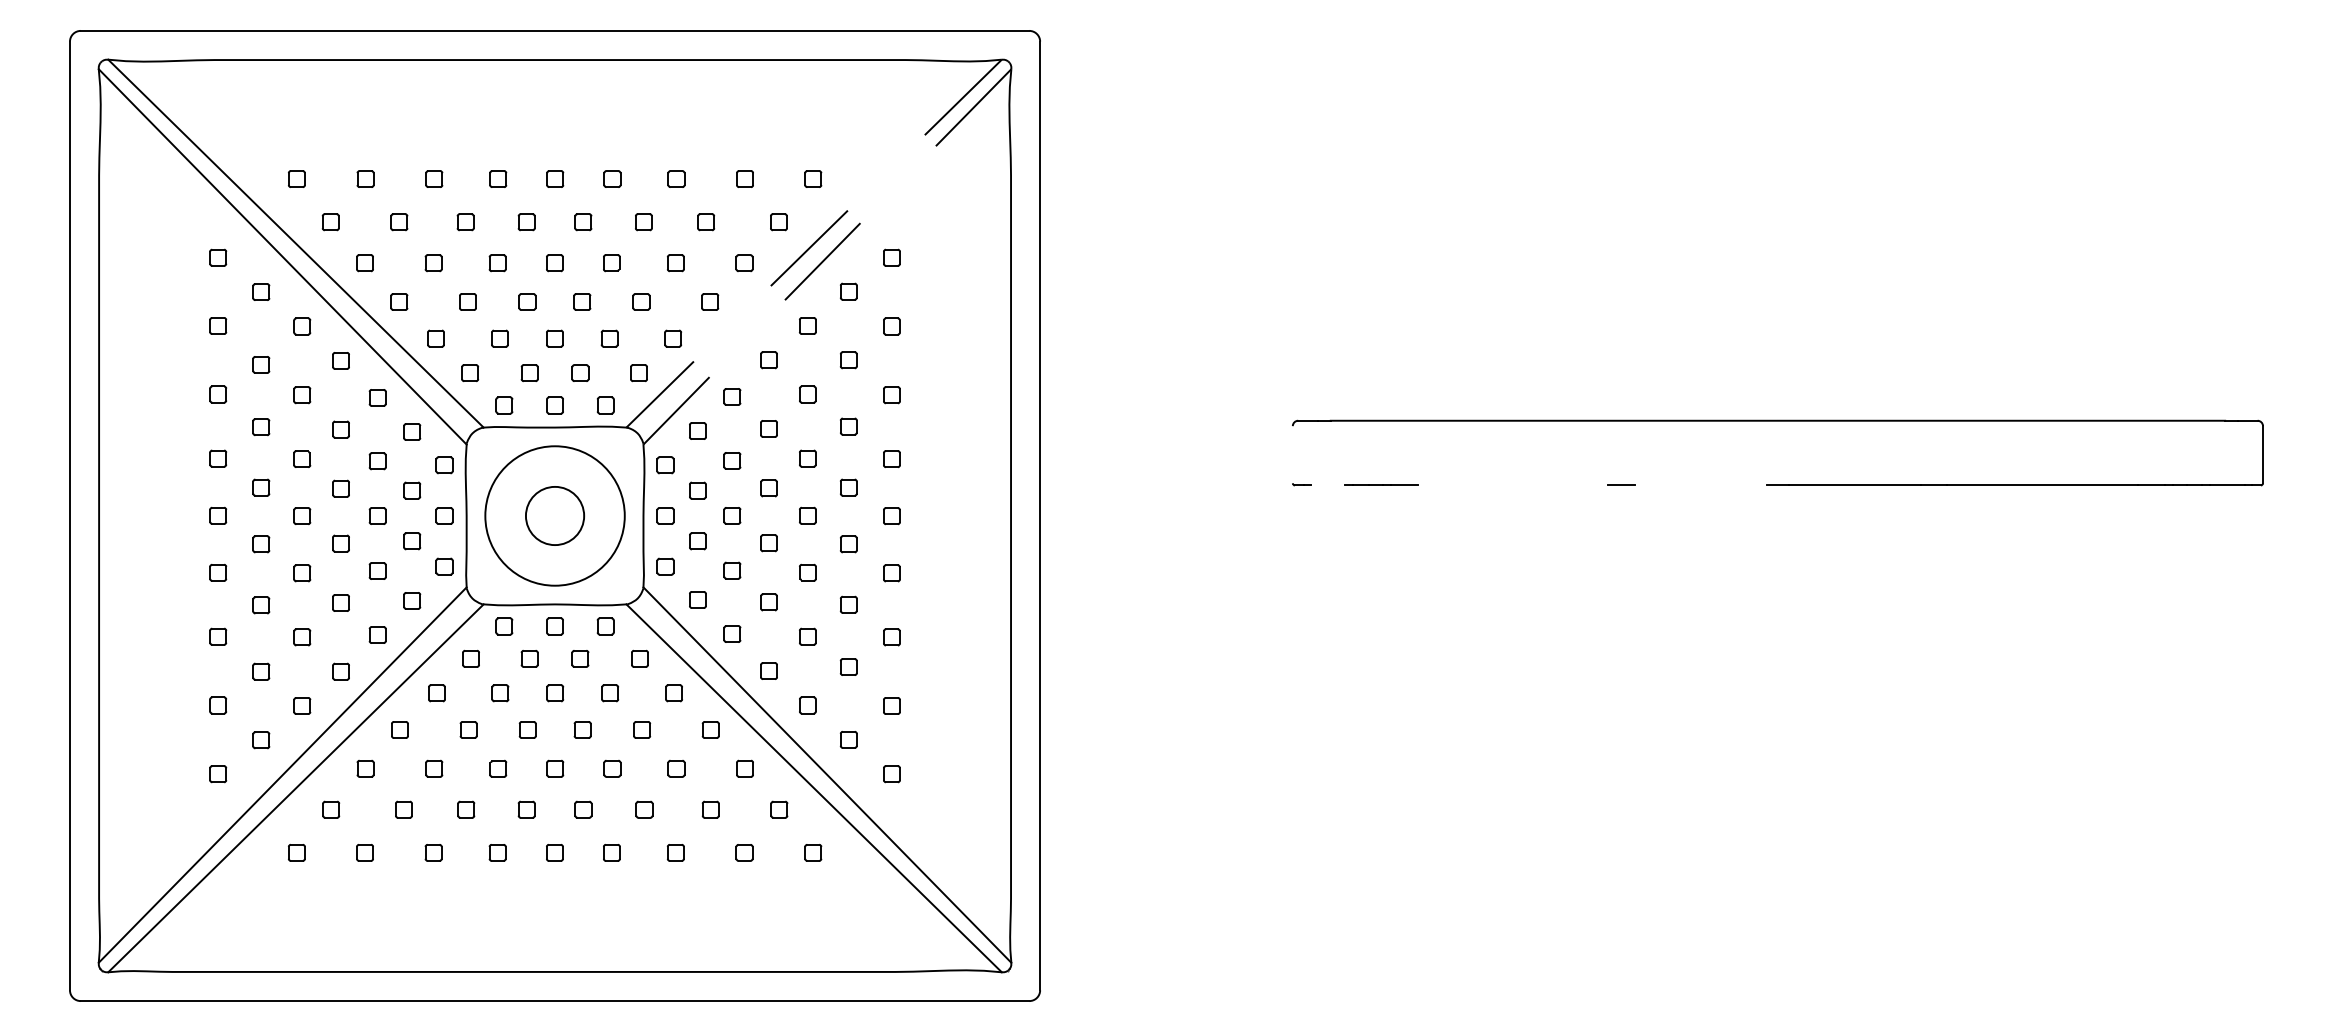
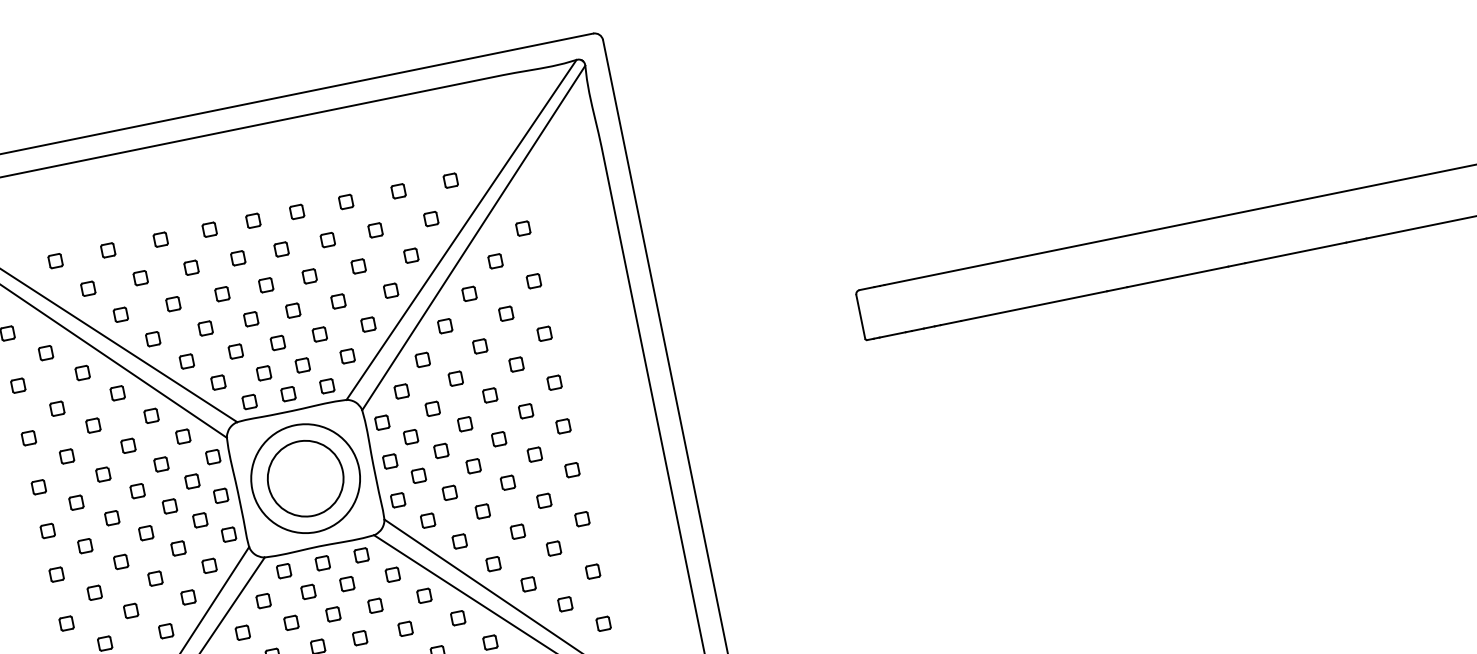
line: (814, 243) -> (461, 229), dashed -> solid
line: (827, 256) -> (473, 237), dashed -> solid
line: (1292, 454) -> (860, 316), added
line: (1328, 485) -> (892, 334), added
line: (1512, 485) -> (1033, 306), added
line: (1700, 485) -> (1177, 277), added
circle: (554, 515) -> (305, 478), size x1.67

